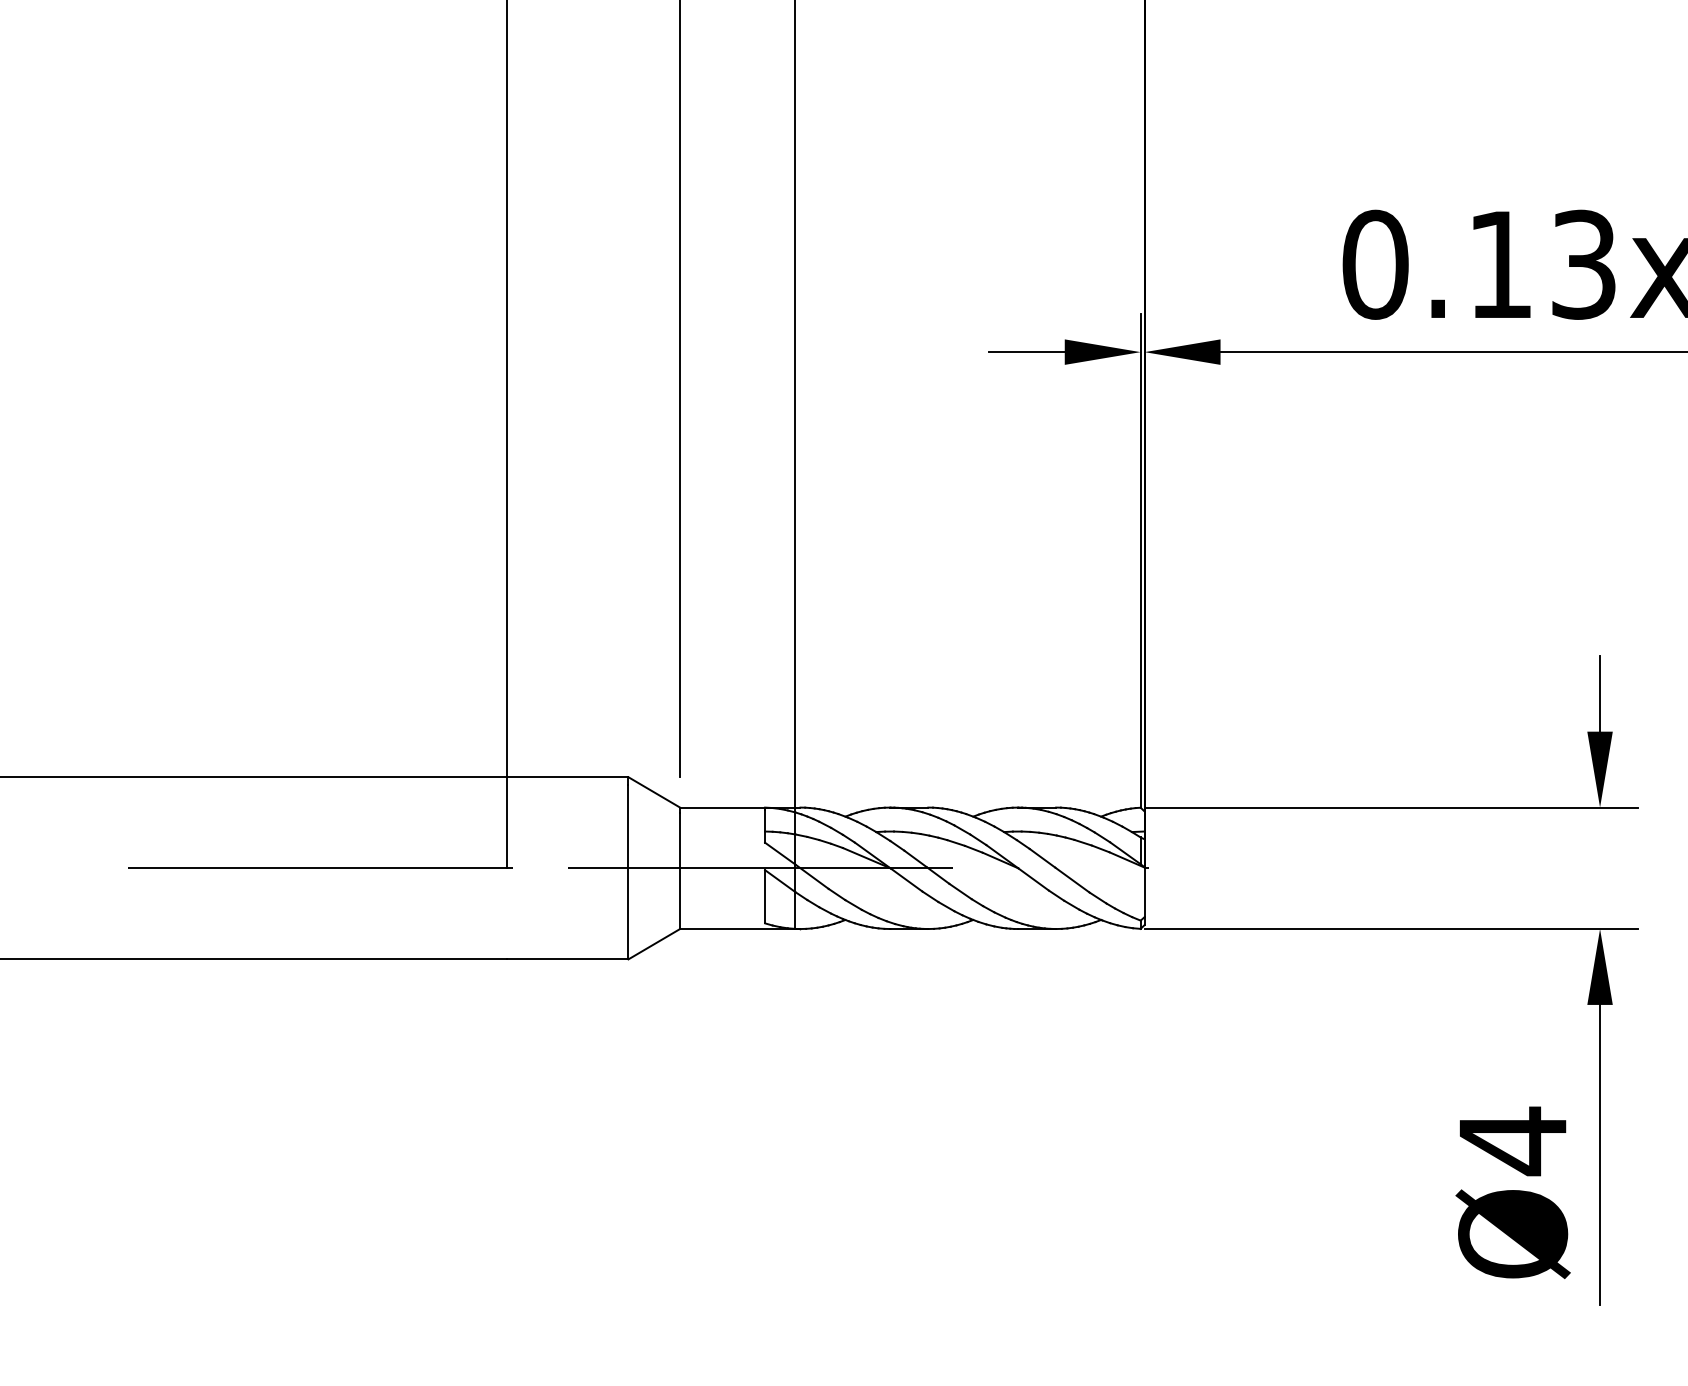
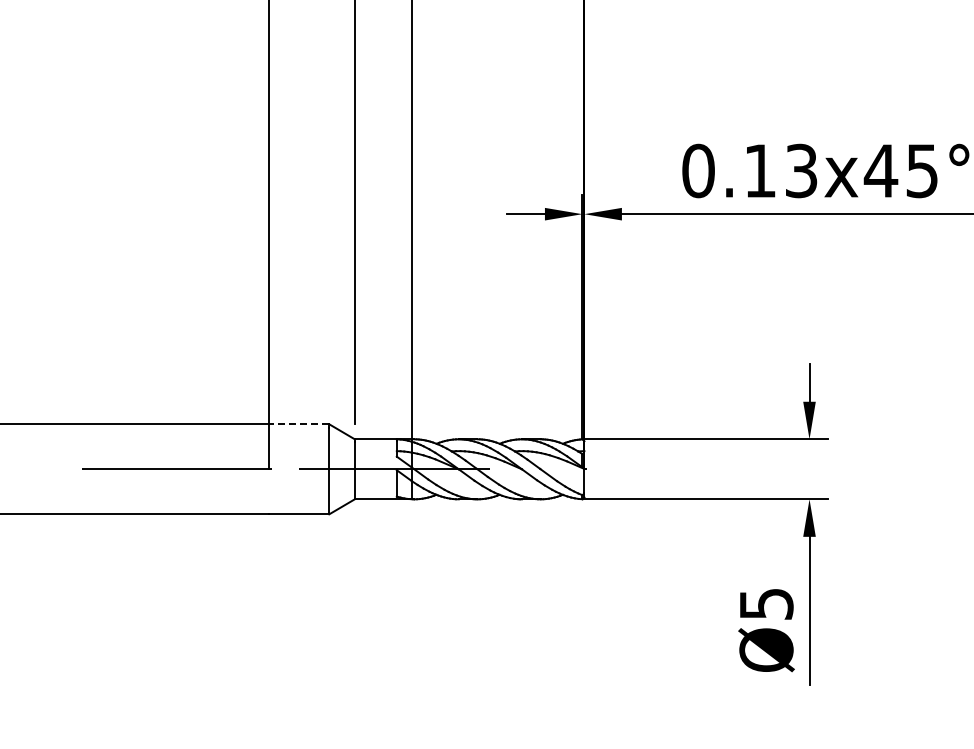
line: (566, 777) -> (298, 424), solid -> dashed
text: (1513, 1141) -> (766, 604), Ø4 -> Ø5

